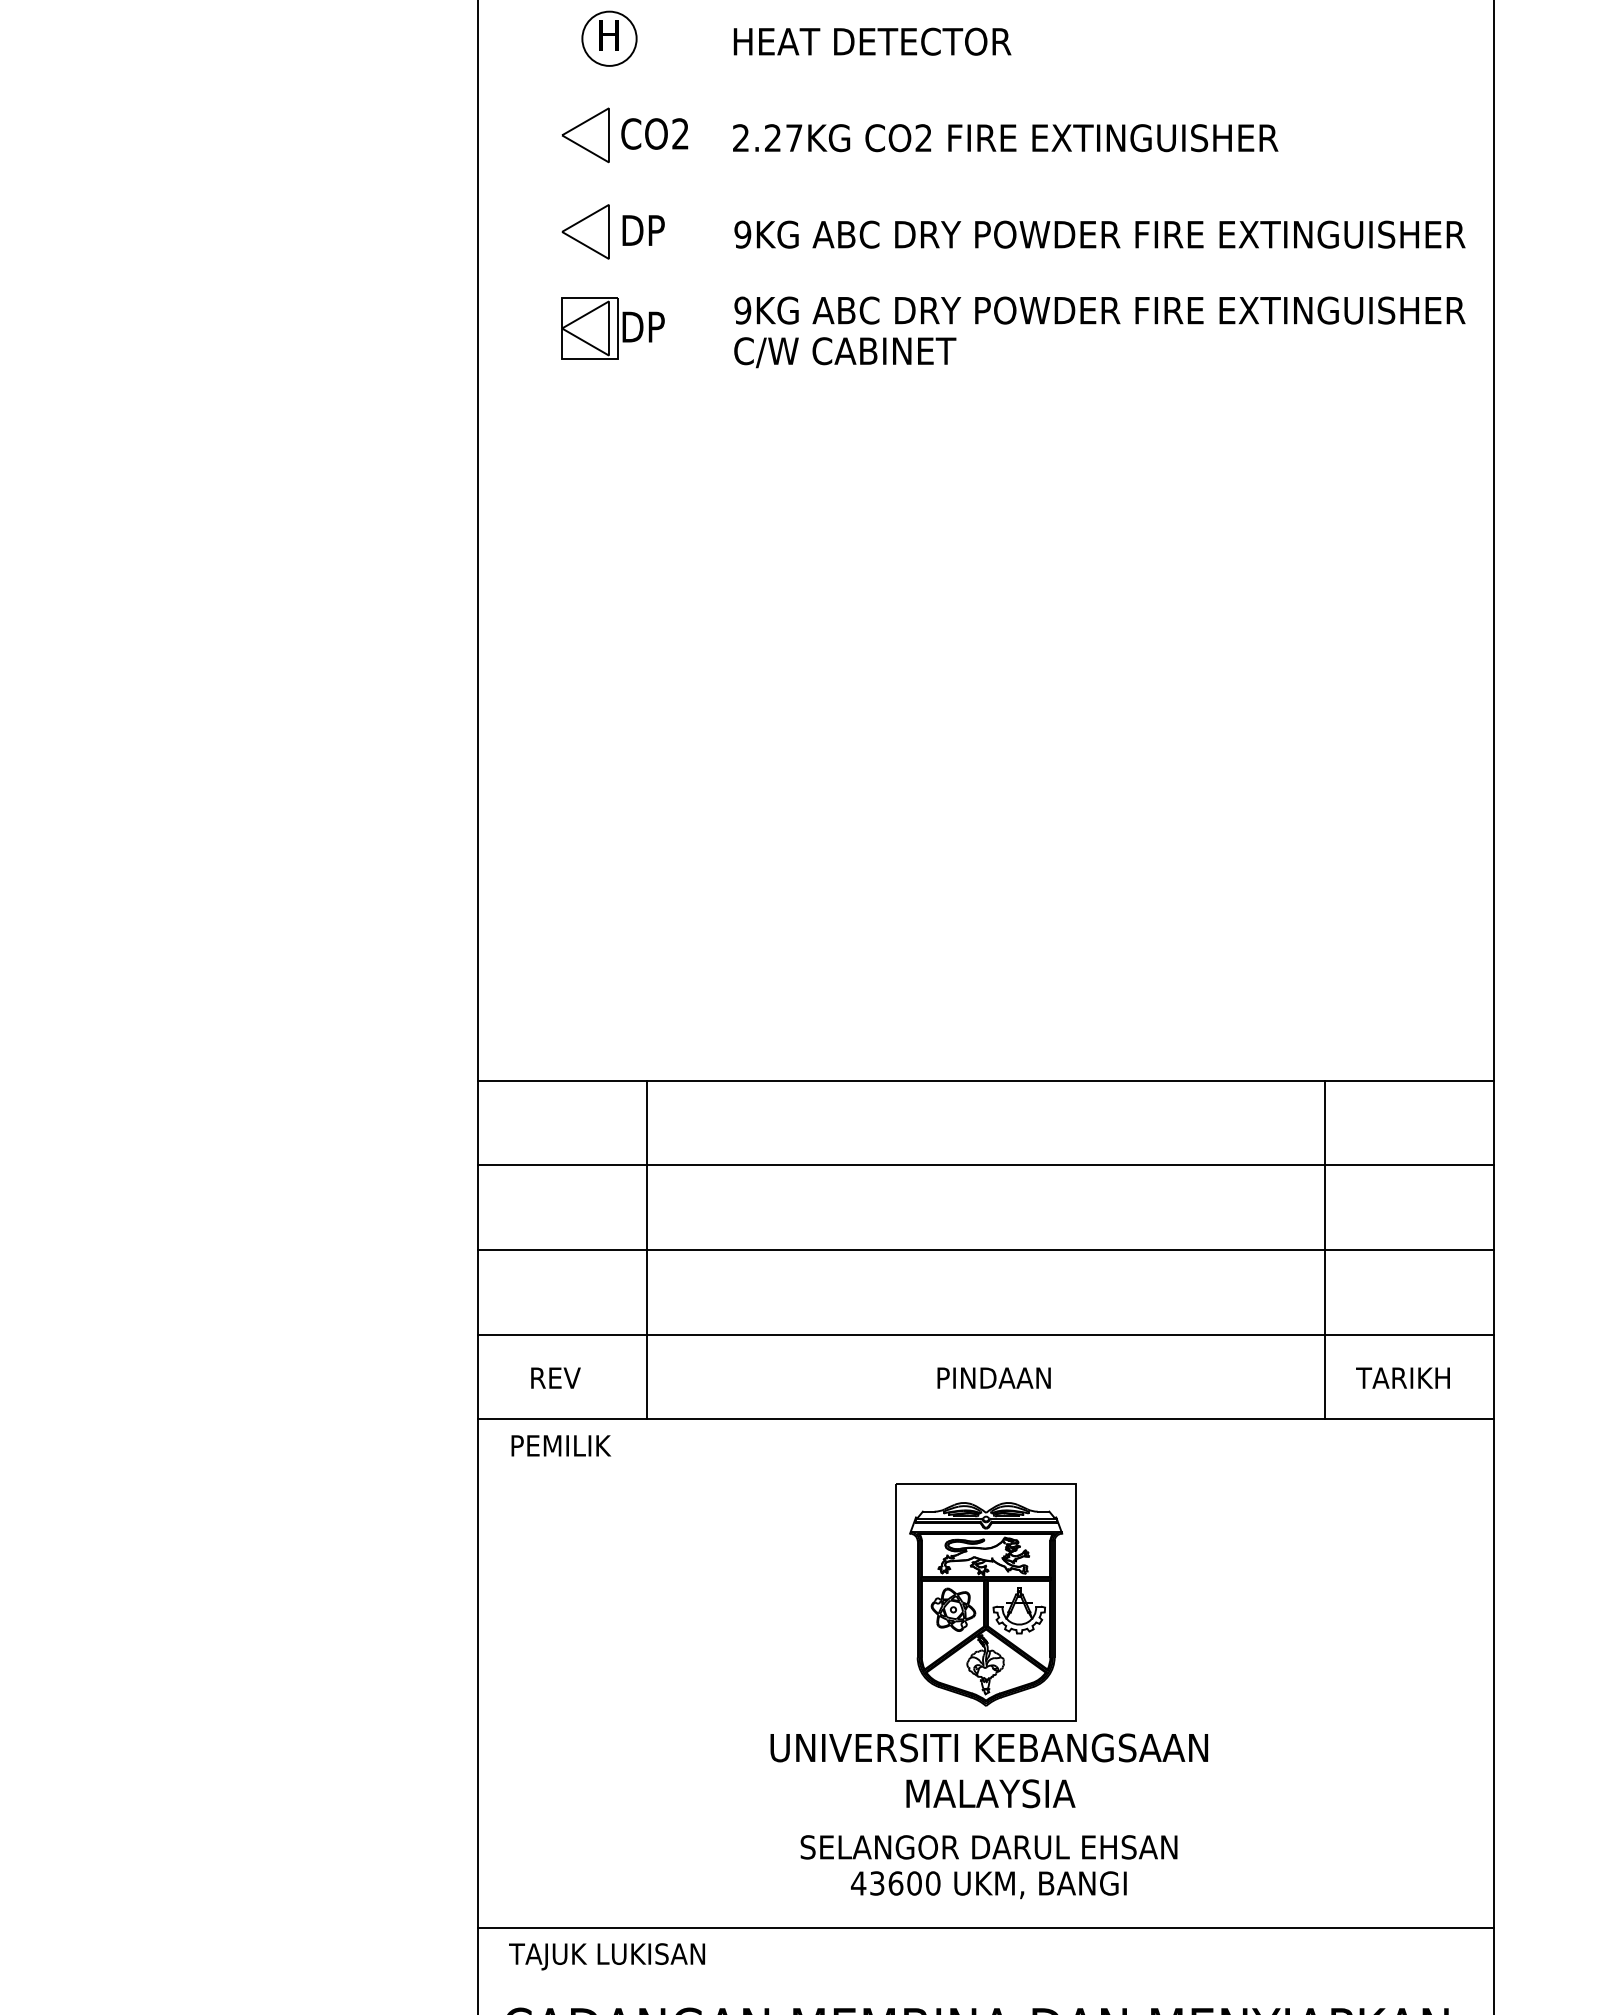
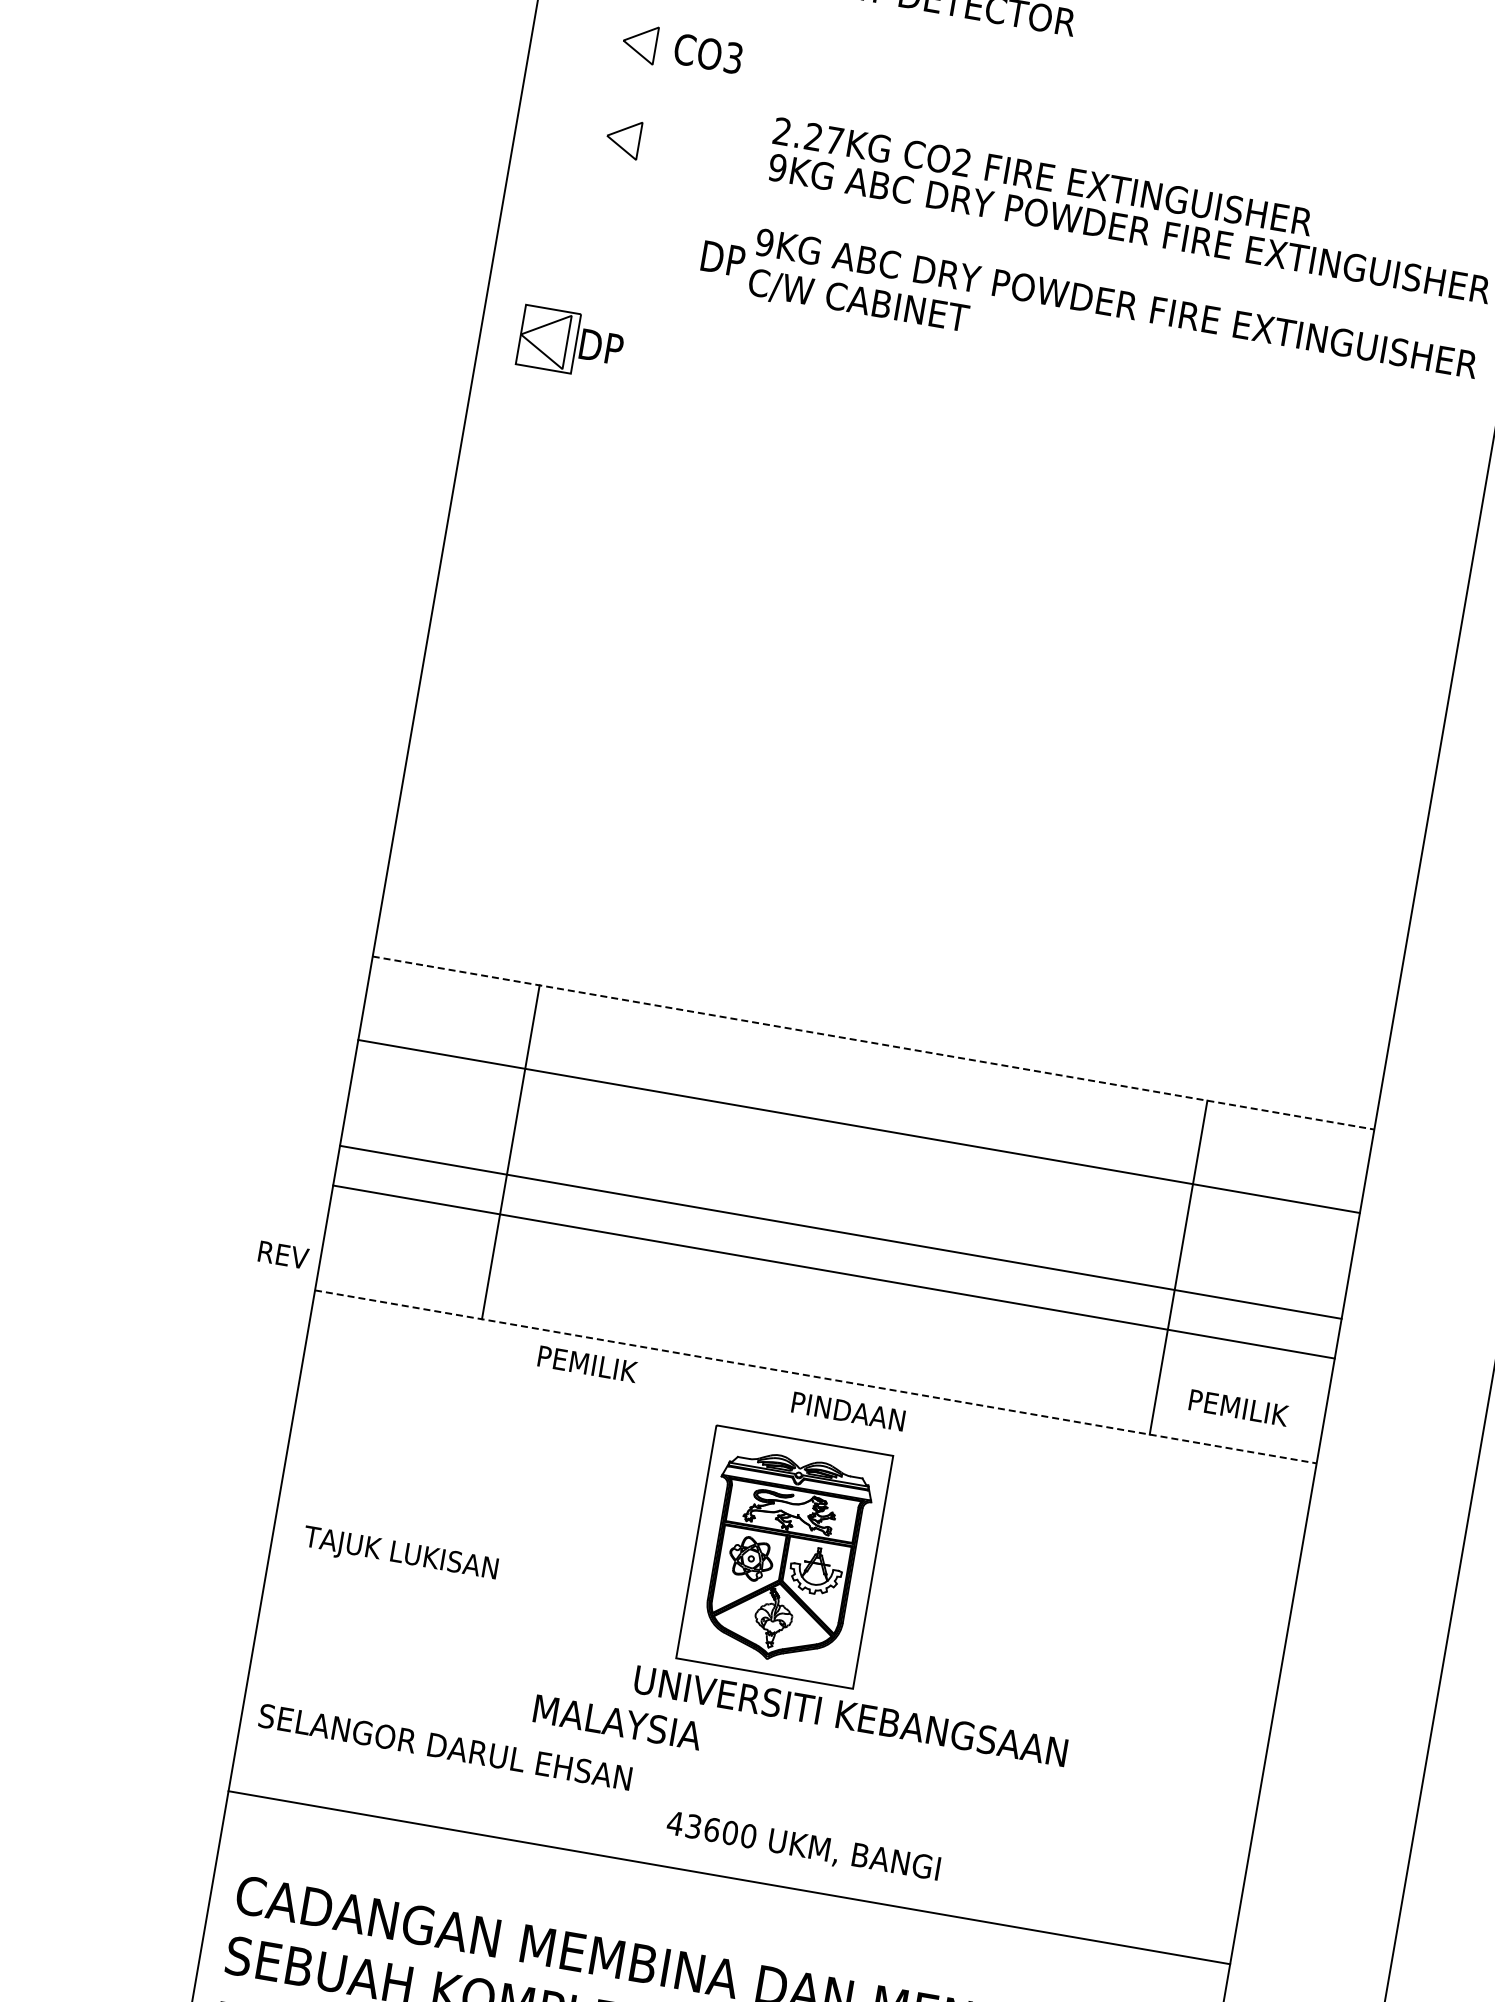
text: (680, 133) -> (733, 57), CO2 -> CO3
part: (585, 135) -> (639, 43), size x0.7
text: (1005, 138) -> (1042, 177), moved
text: (643, 230) -> (723, 258), moved
part: (585, 231) -> (623, 138), size x0.7
part: (612, 328) -> (570, 343), moved
line: (986, 1080) -> (873, 1042), solid -> dashed
line: (985, 1250) -> (833, 1272), moved
line: (985, 1334) -> (840, 1231), moved
text: (555, 1377) -> (283, 1254), moved
text: (993, 1377) -> (847, 1410), moved
text: (1407, 1377) -> (1238, 1407), TARIKH -> PEMILIK
line: (986, 1419) -> (816, 1376), solid -> dashed
text: (561, 1445) -> (588, 1363), moved
text: (988, 1747) -> (850, 1715), moved
text: (990, 1793) -> (617, 1722), moved
text: (988, 1847) -> (444, 1747), moved
text: (988, 1885) -> (802, 1847), moved
text: (606, 1956) -> (399, 1554), moved

